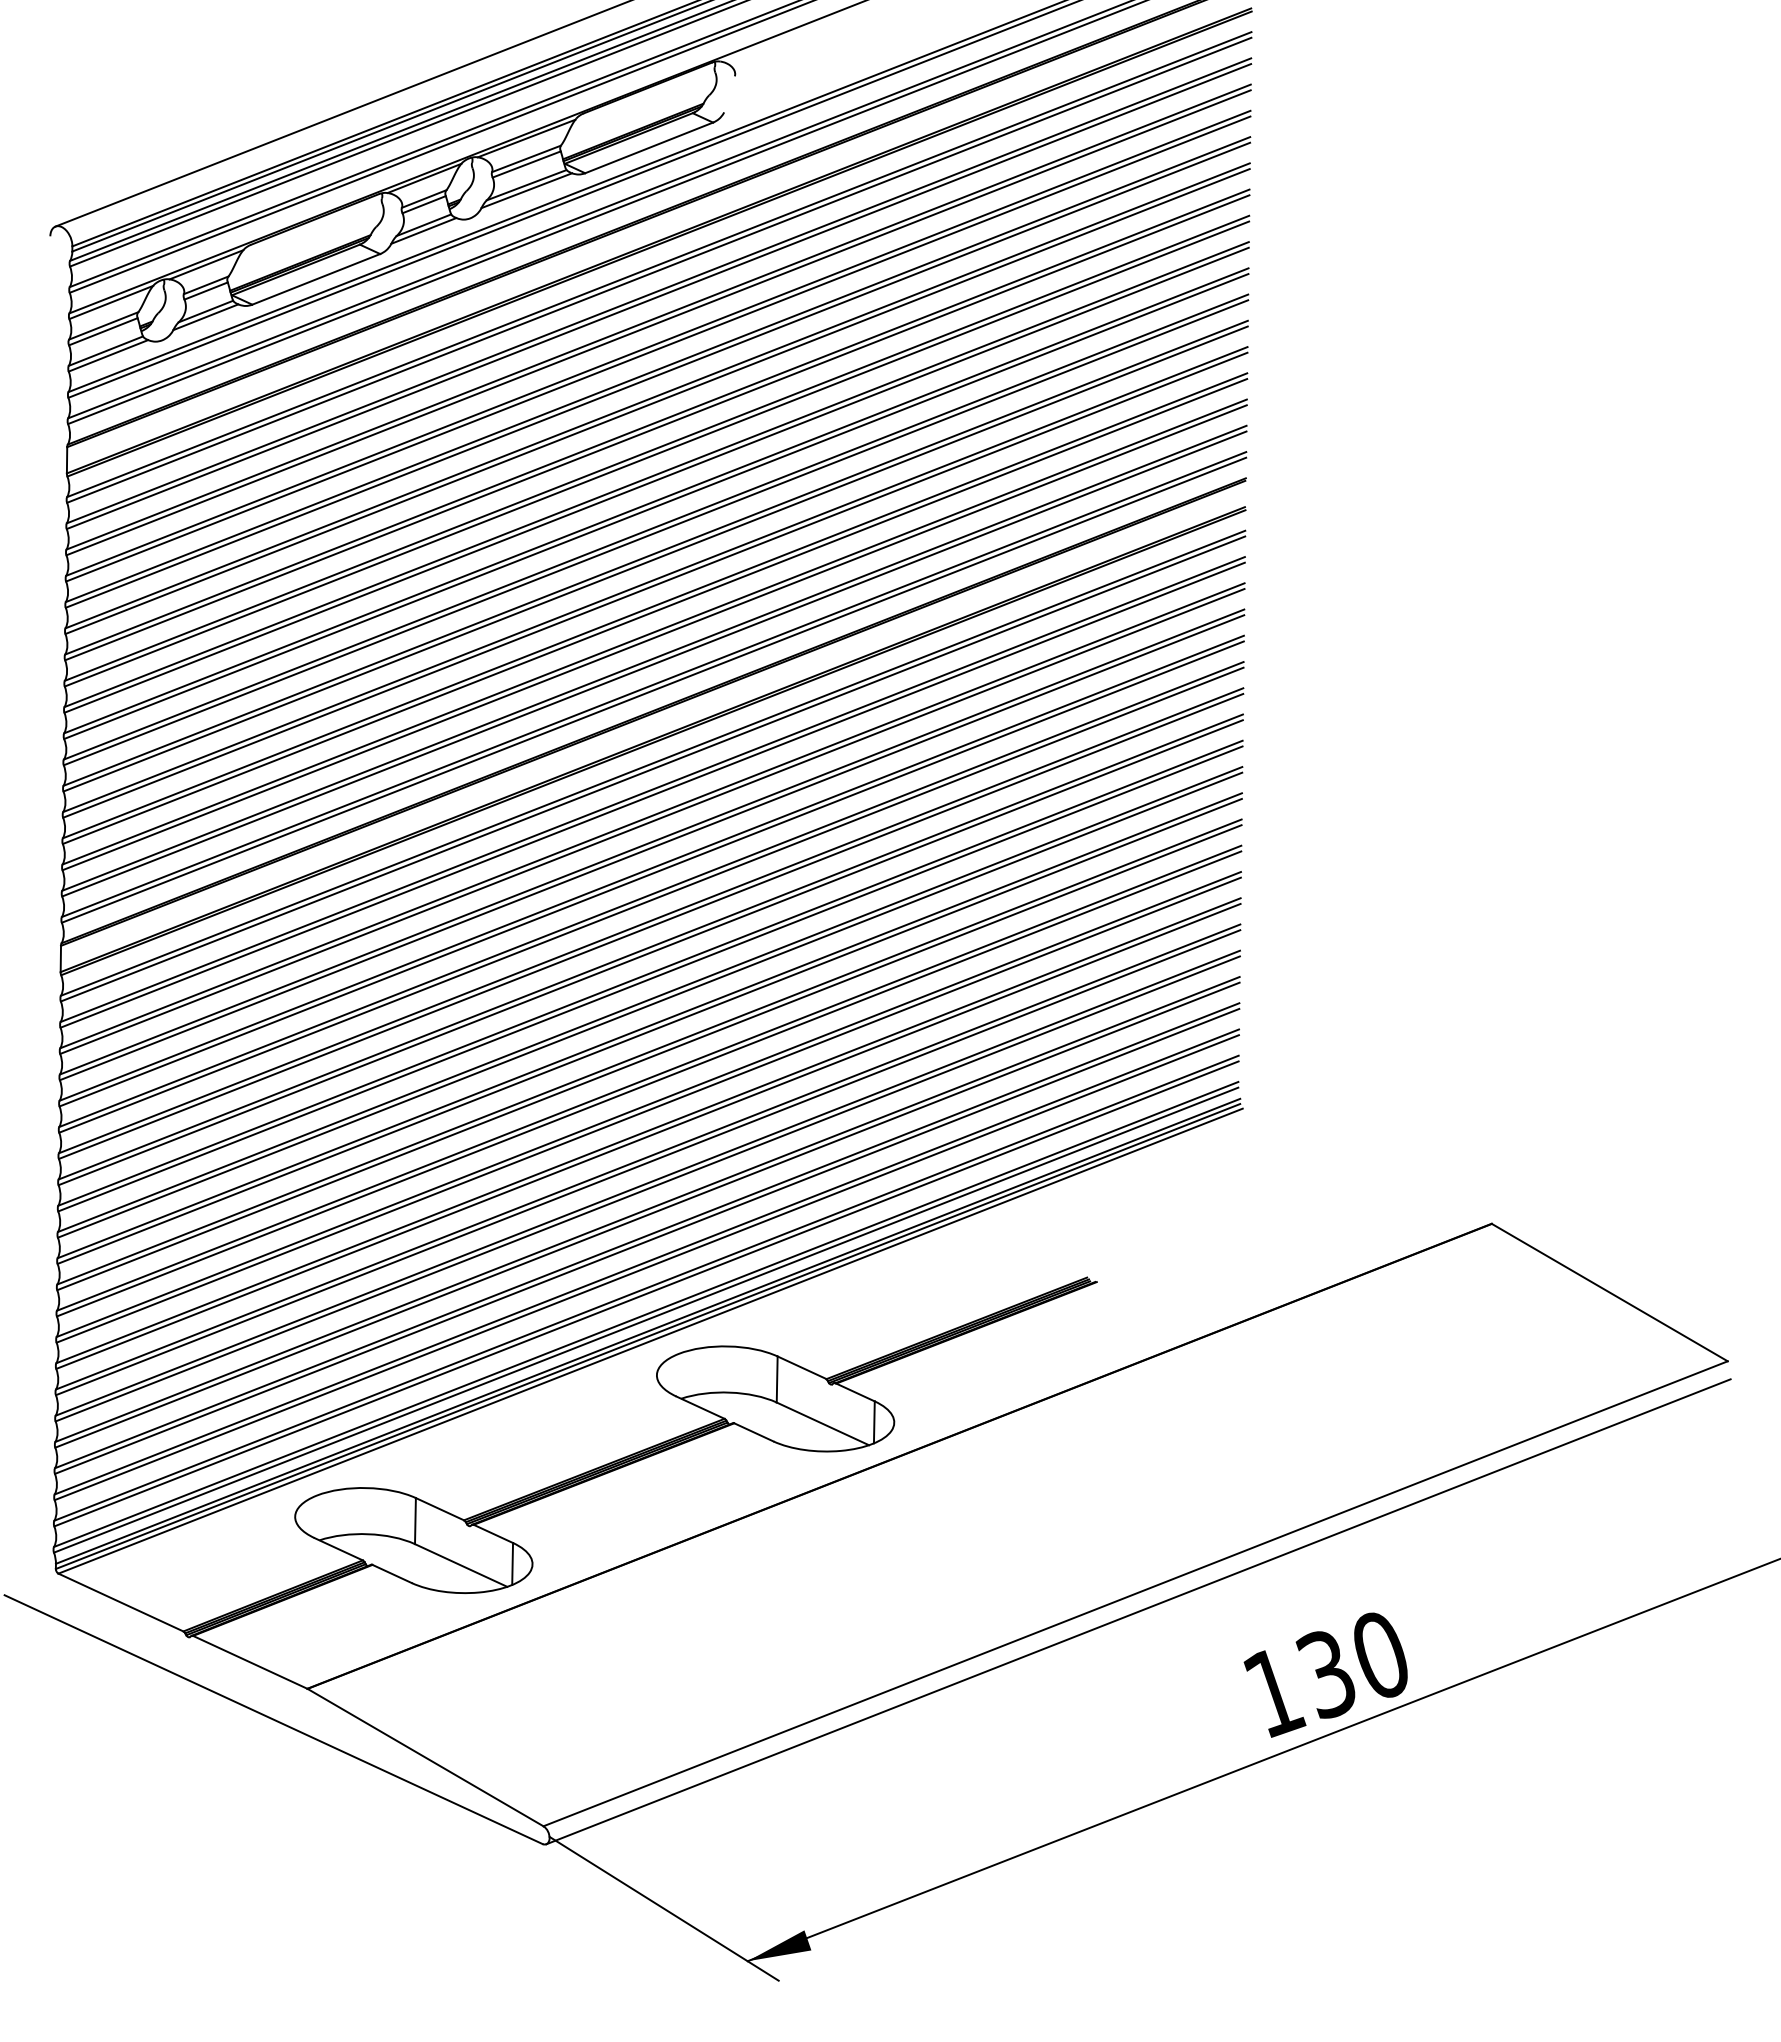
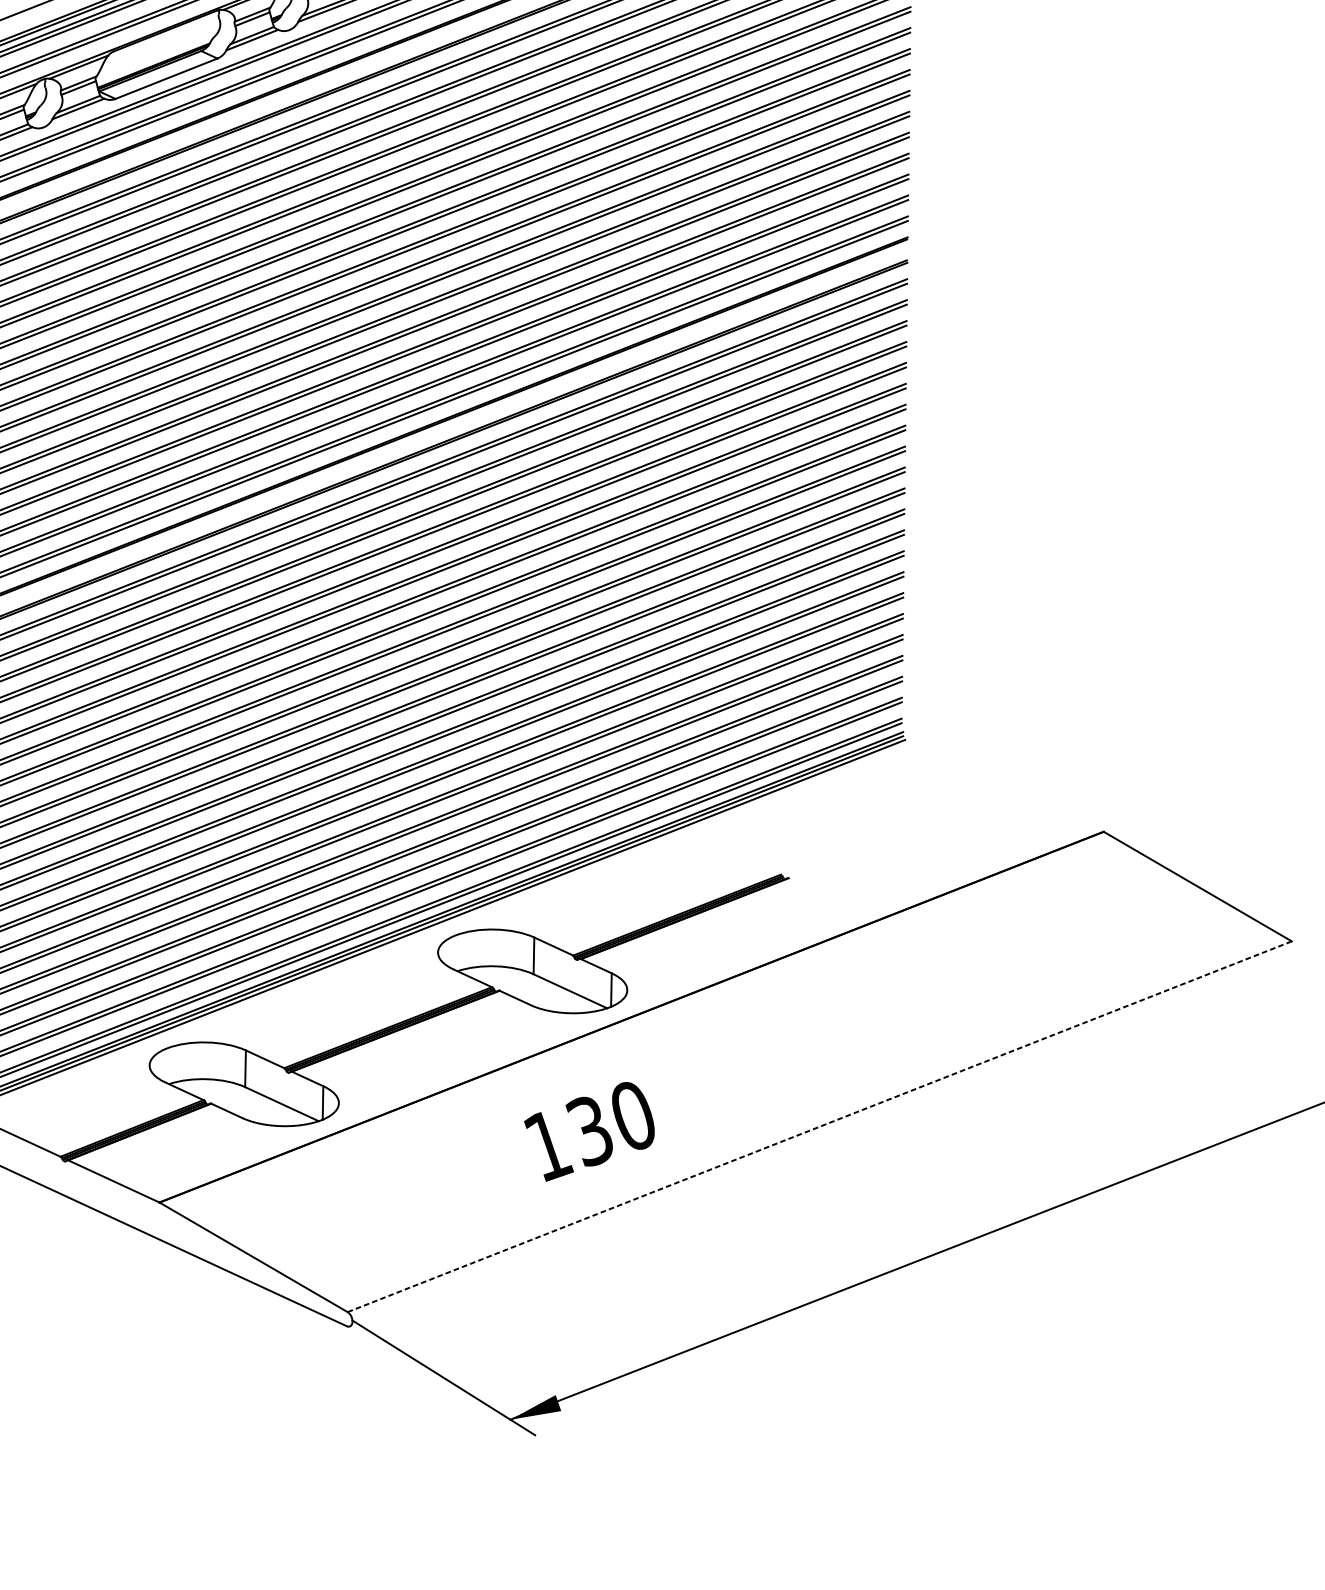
line: (1136, 1593) -> (820, 1126), solid -> dashed
line: (1138, 1611) -> (822, 1140), removed
text: (1325, 1674) -> (589, 1131), moved

